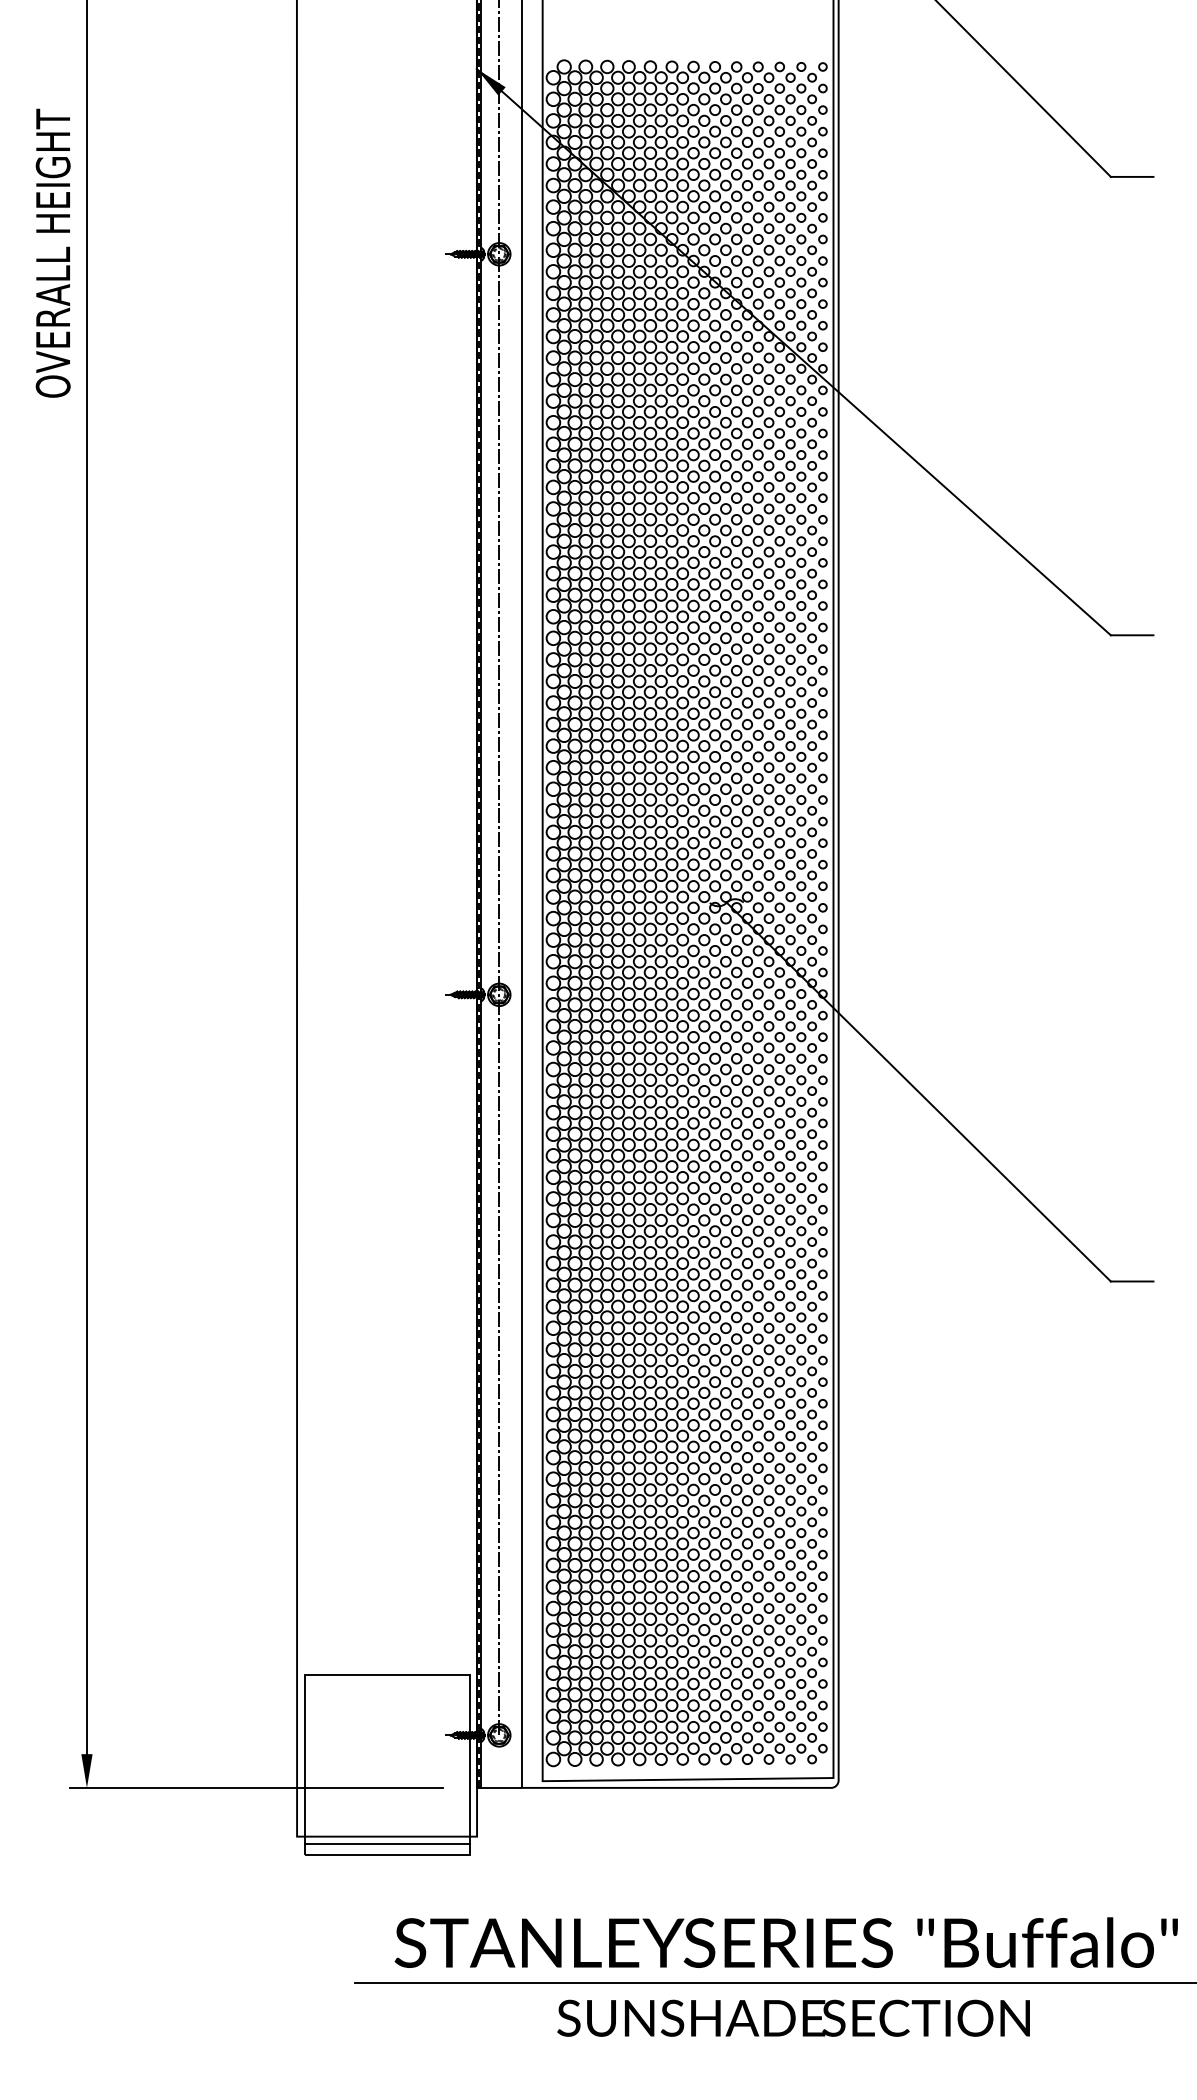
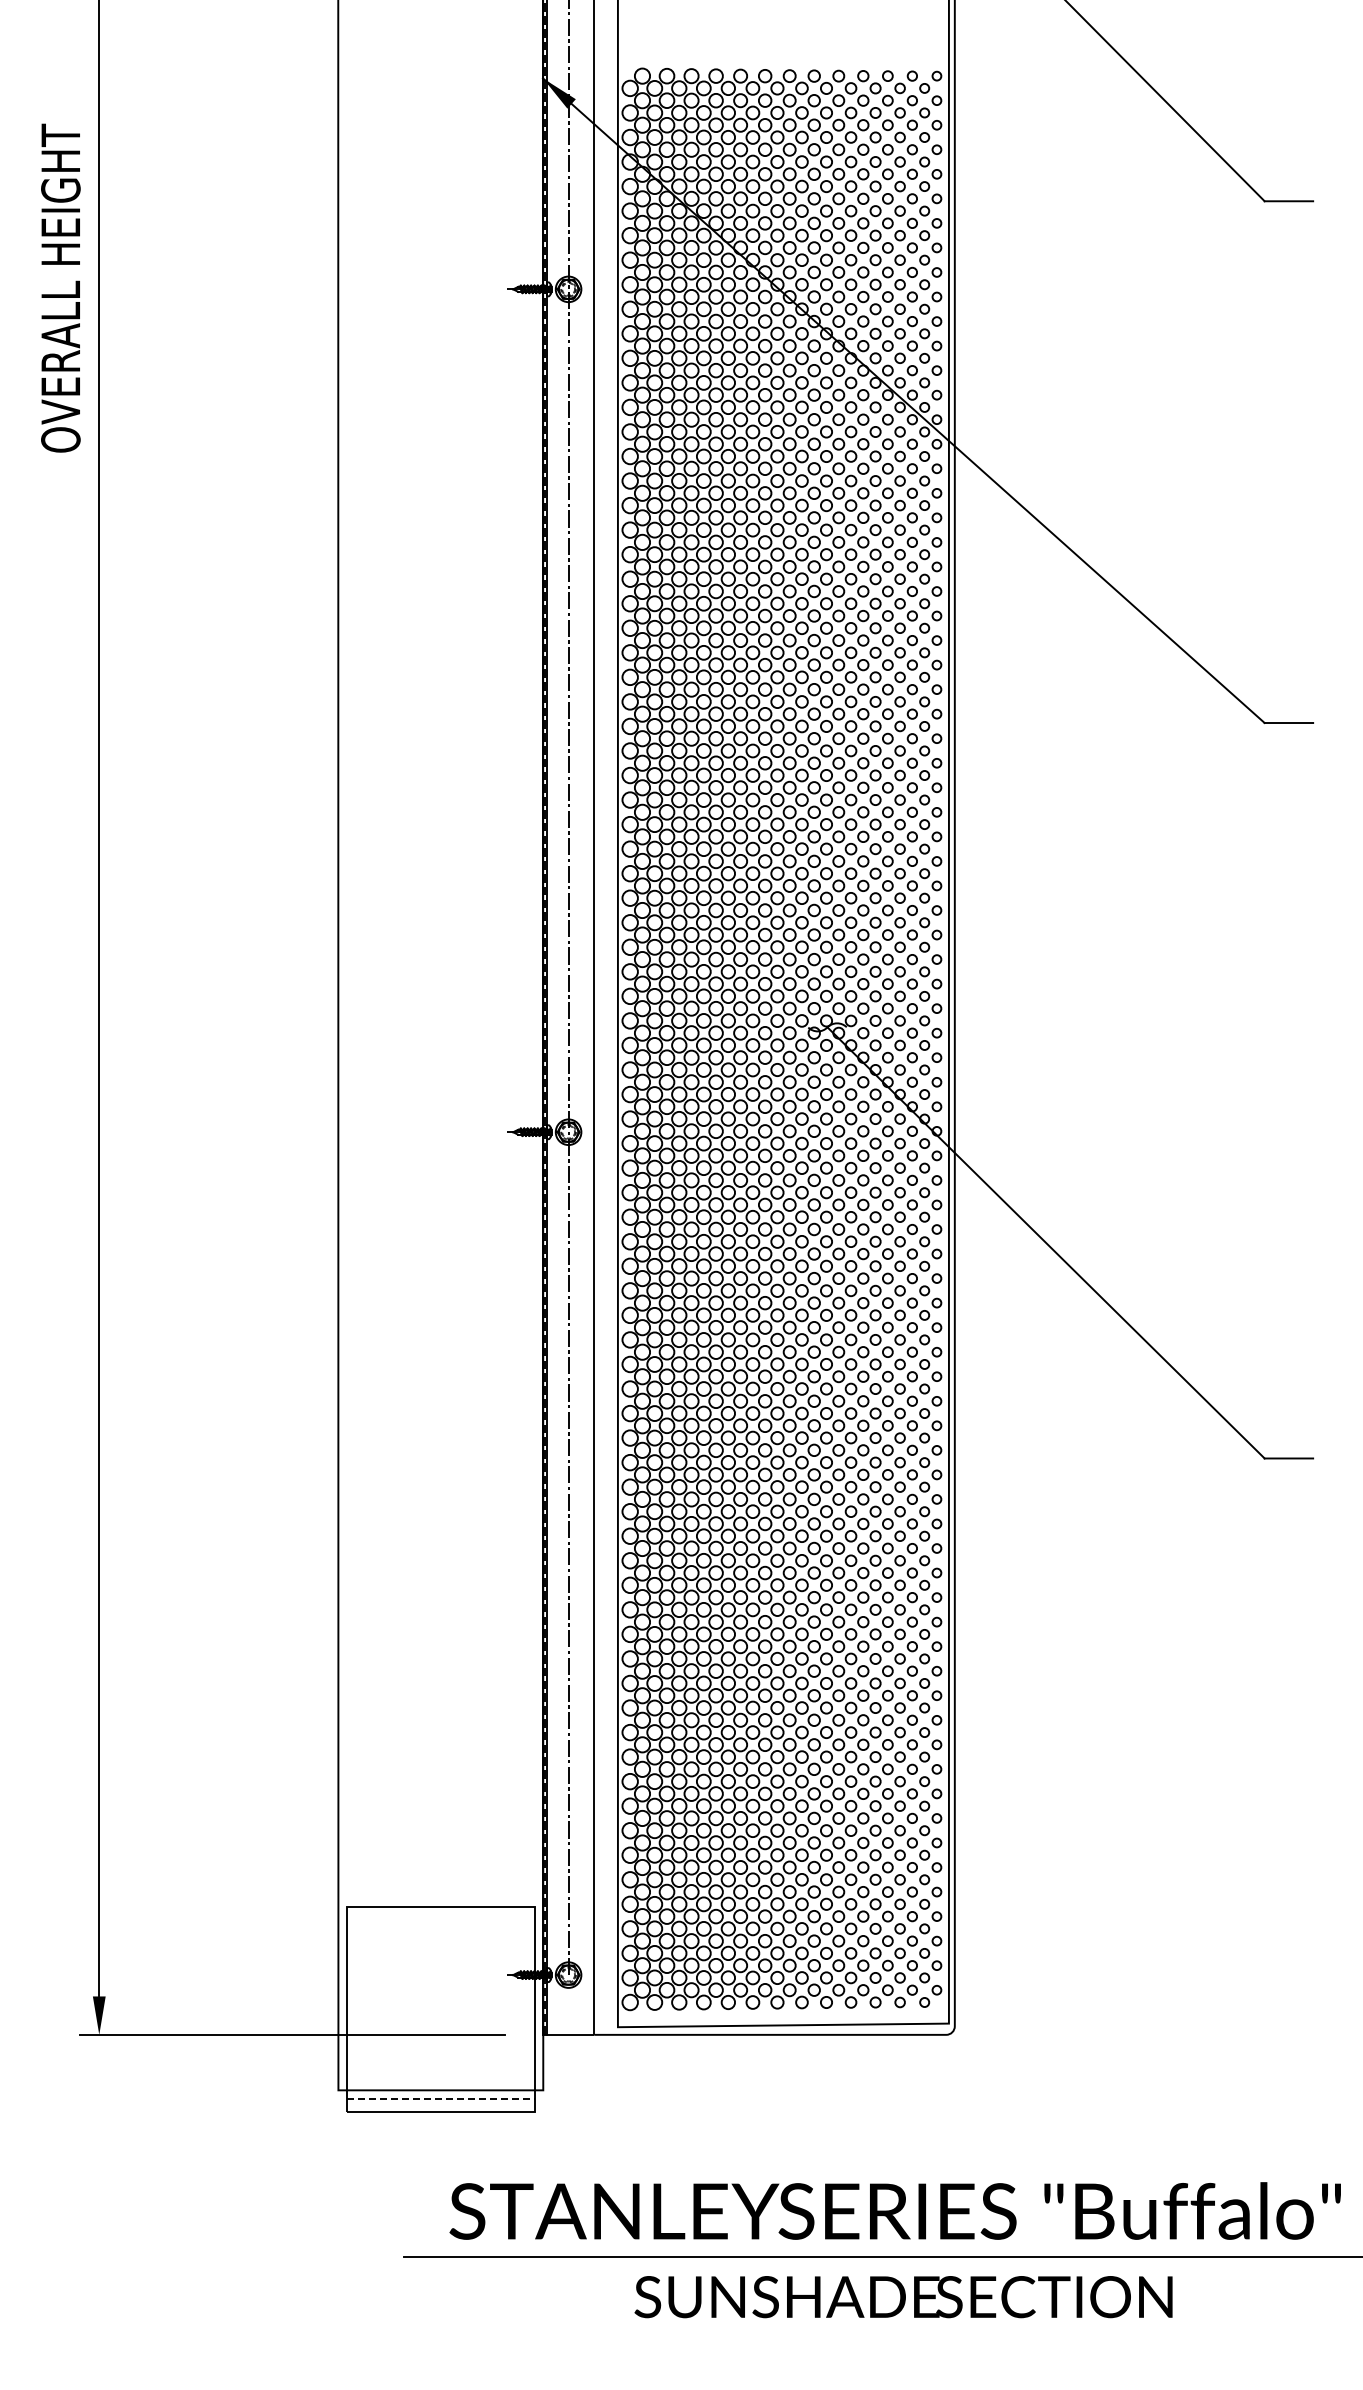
line: (386, 1843) -> (440, 2098), solid -> dashed

